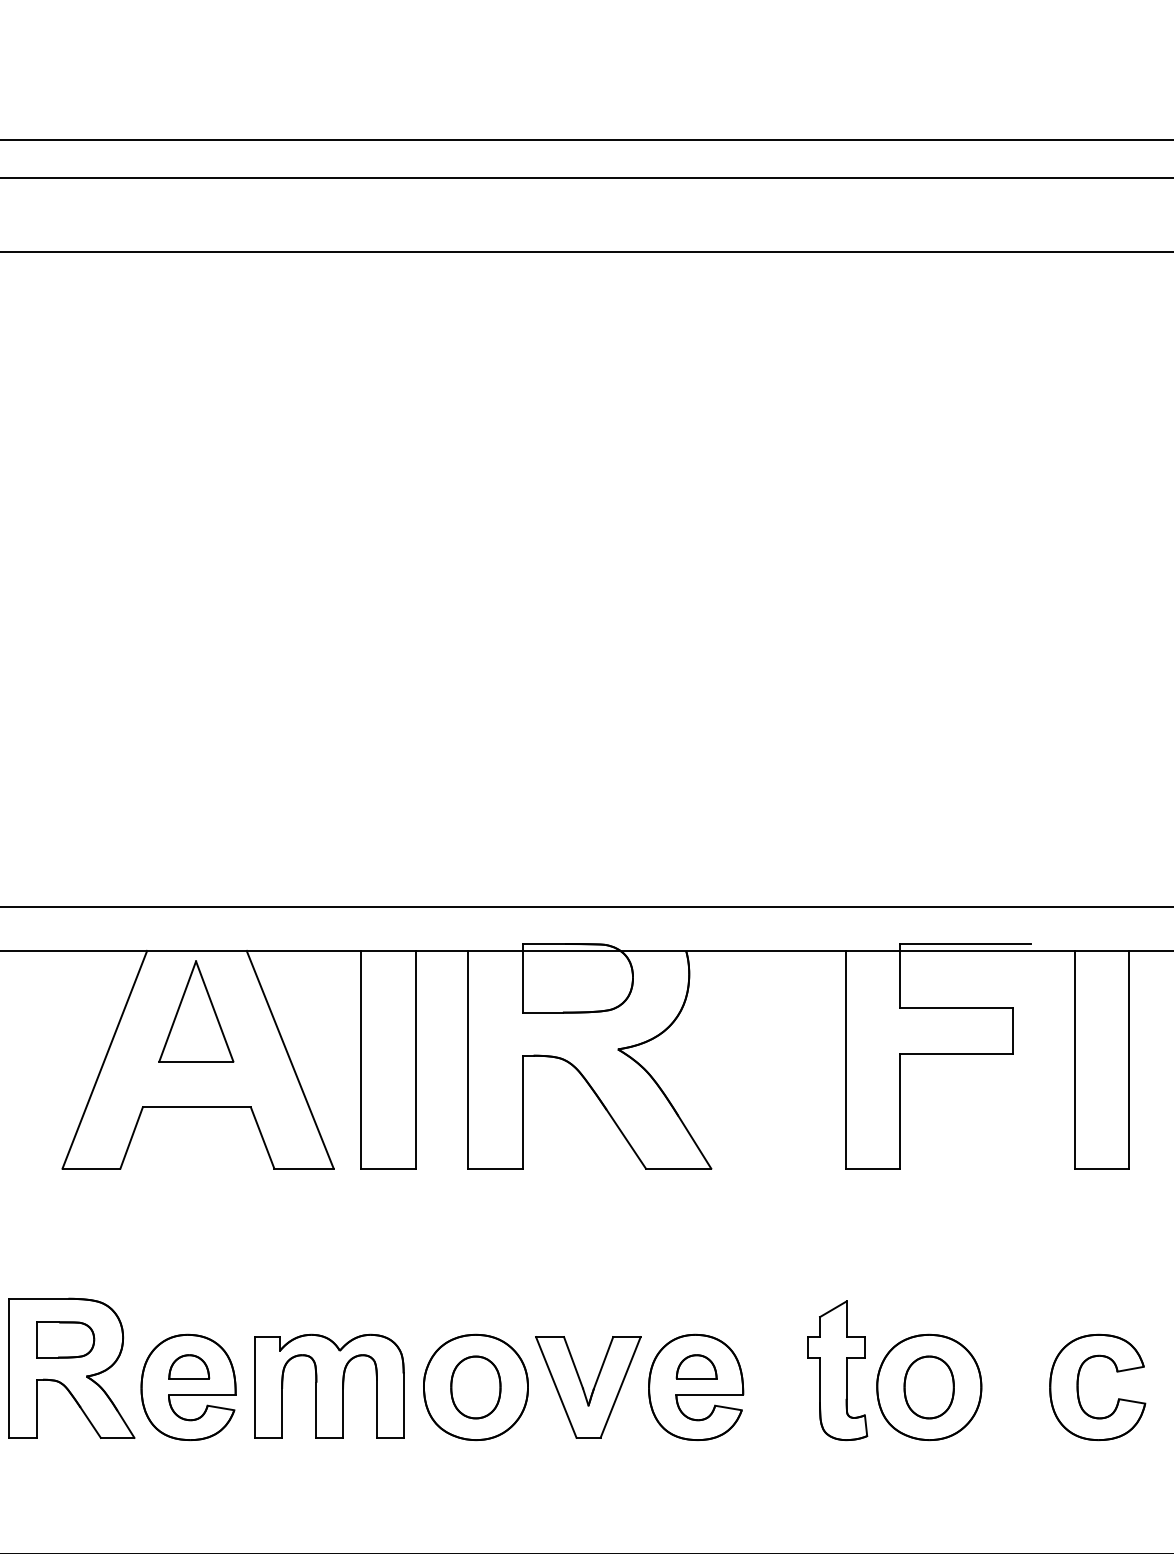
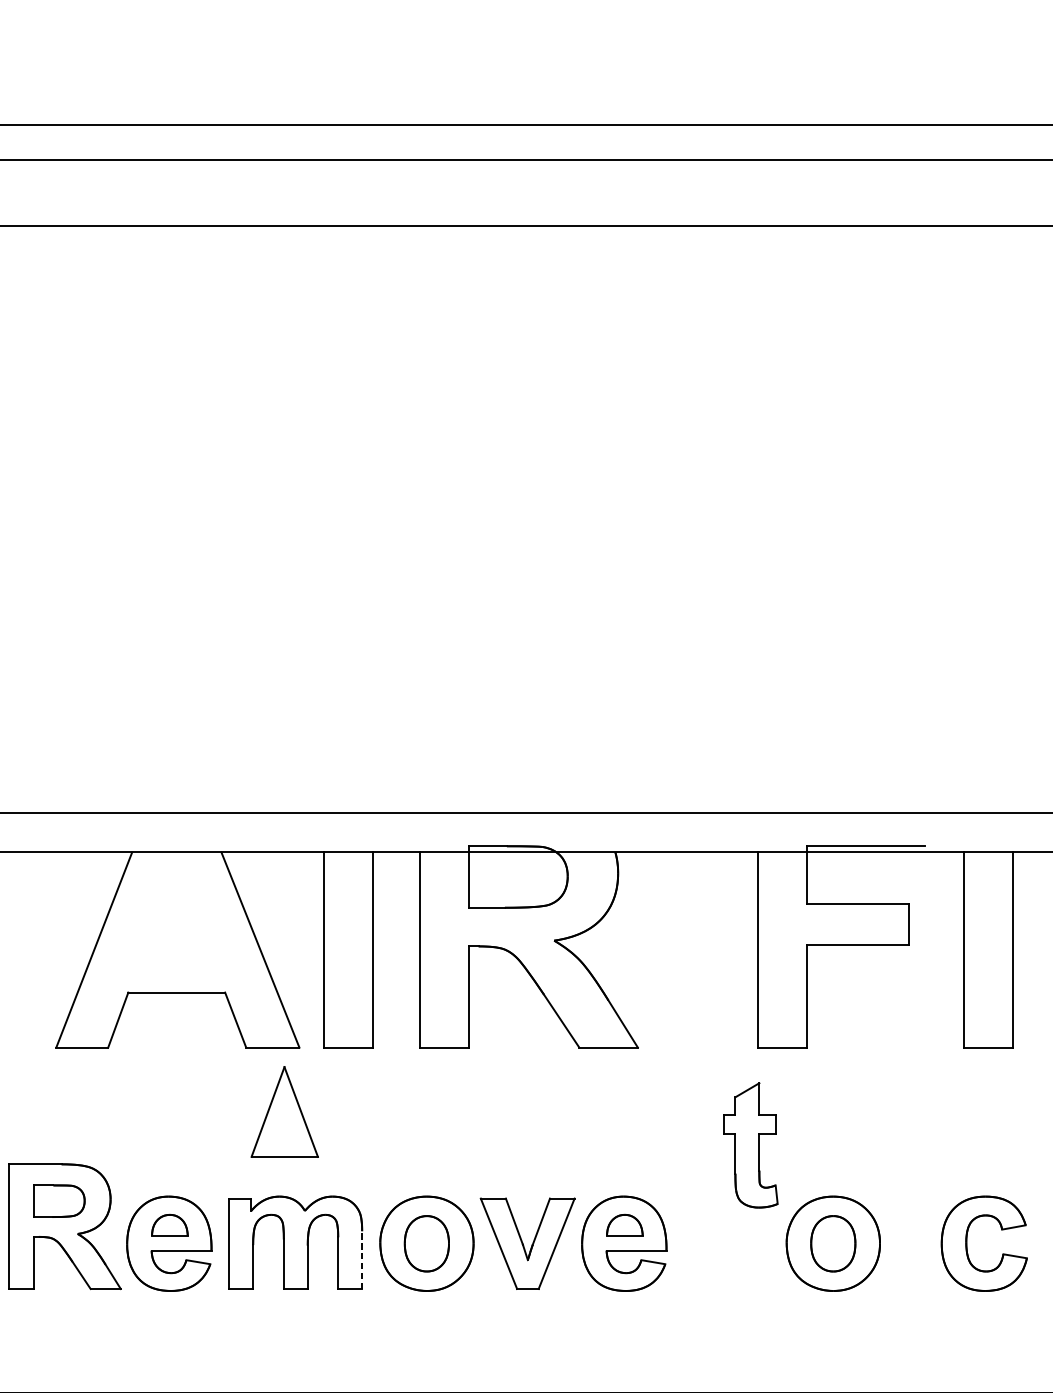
part: (196, 1011) -> (284, 1112), moved
part: (837, 1370) -> (751, 1145), moved
line: (403, 1405) -> (361, 1259), solid -> dashed

